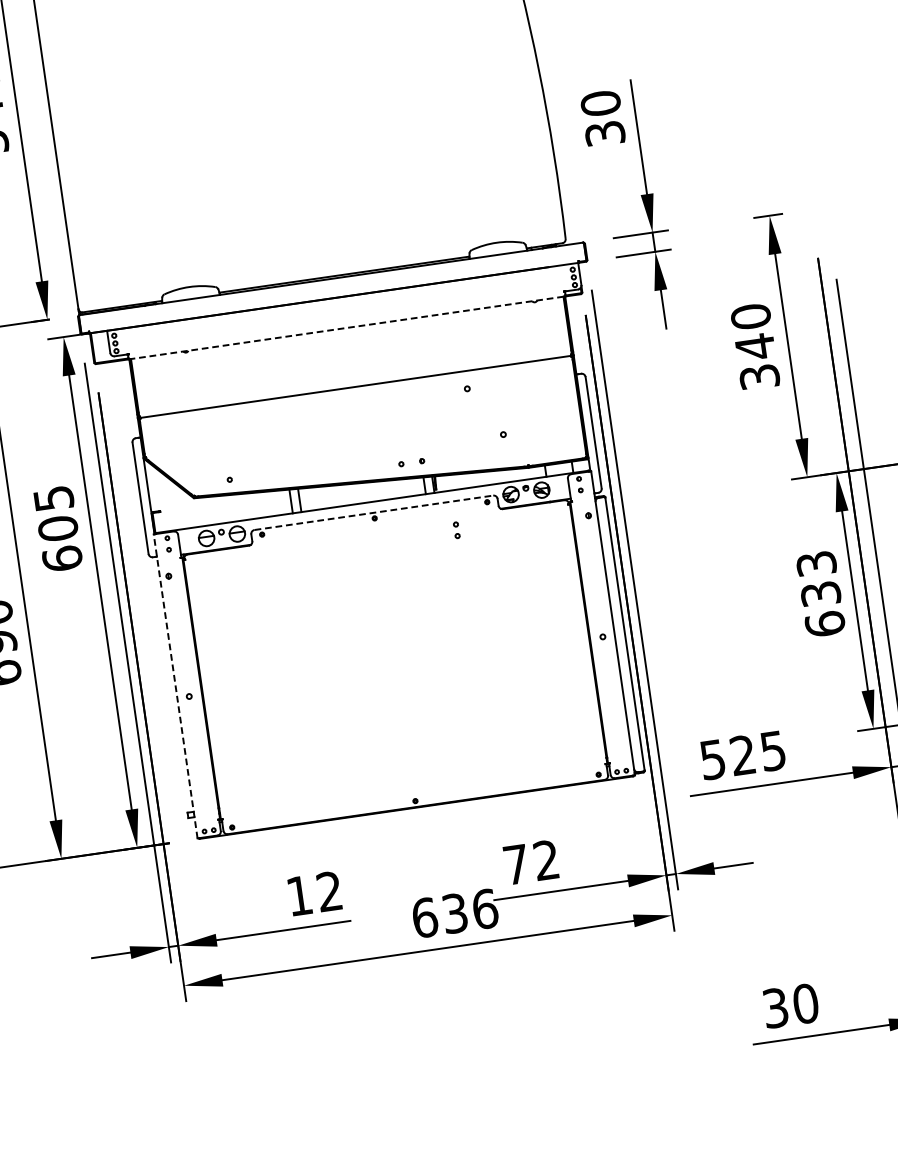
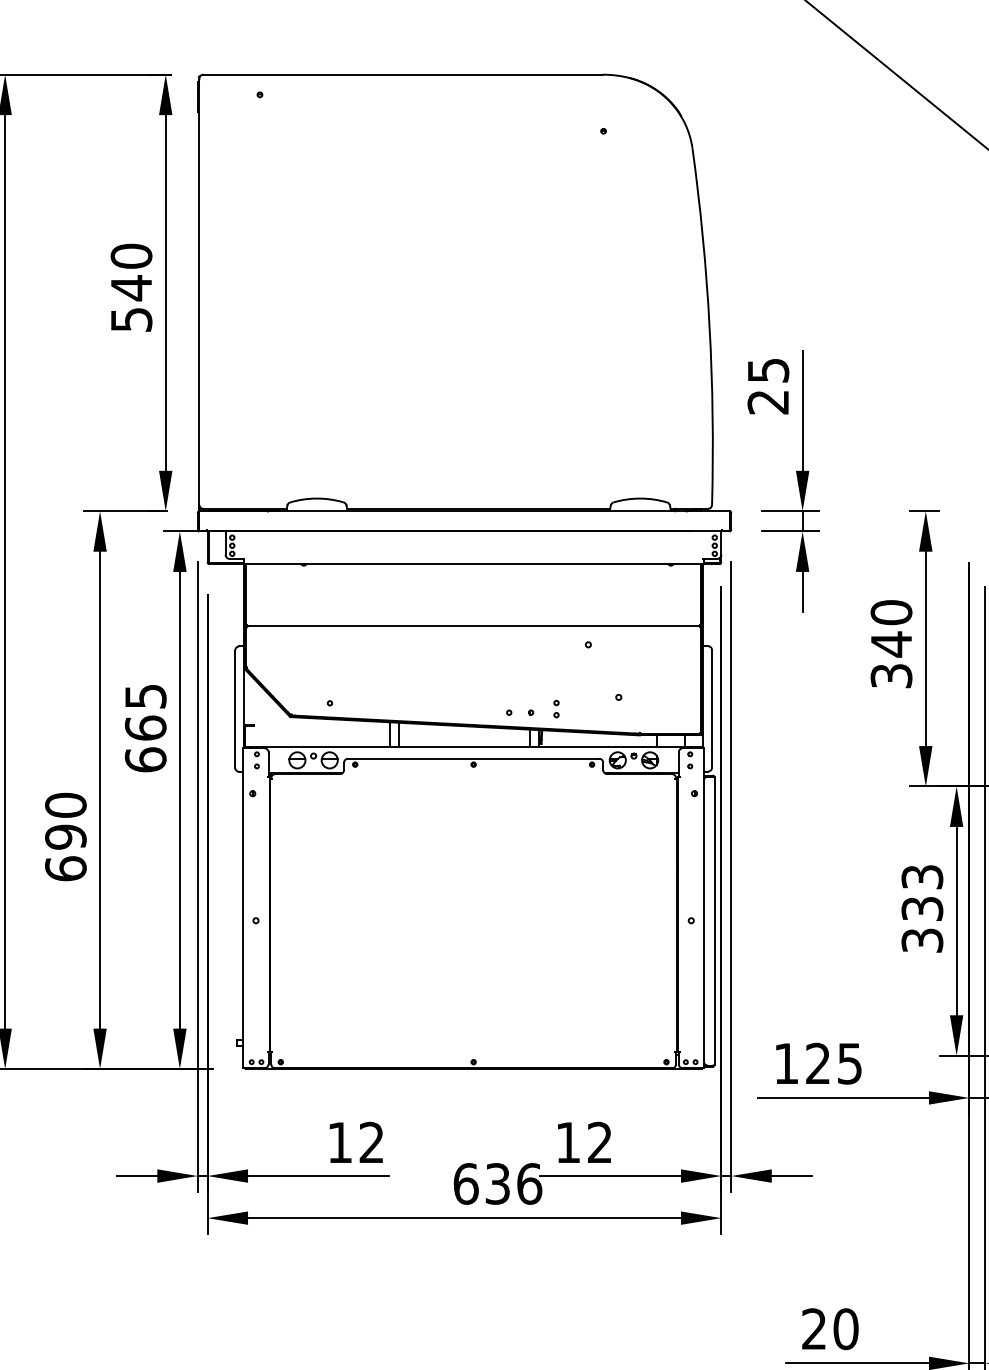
text: (603, 118) -> (768, 386), 30 -> 25
line: (347, 328) -> (473, 564), dashed -> solid
line: (373, 512) -> (473, 758), dashed -> solid
text: (57, 528) -> (145, 727), 605 -> 665
part: (456, 530) -> (556, 709), moved
text: (825, 624) -> (922, 940), 633 -> 333
line: (175, 685) -> (243, 907), dashed -> solid
text: (712, 759) -> (786, 1063), 525 -> 125
text: (515, 864) -> (567, 1142), 72 -> 12
text: (775, 1008) -> (814, 1329), 30 -> 20

